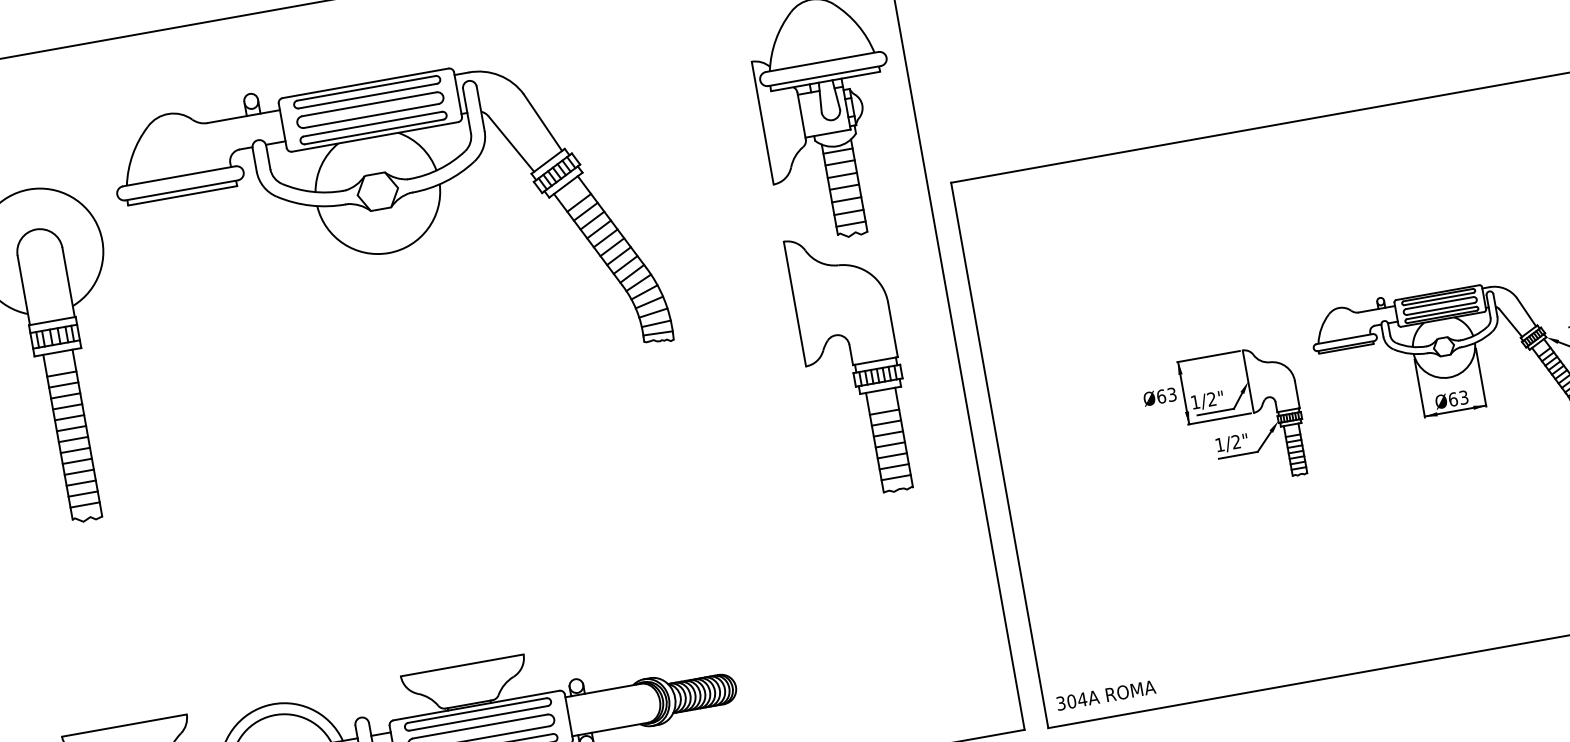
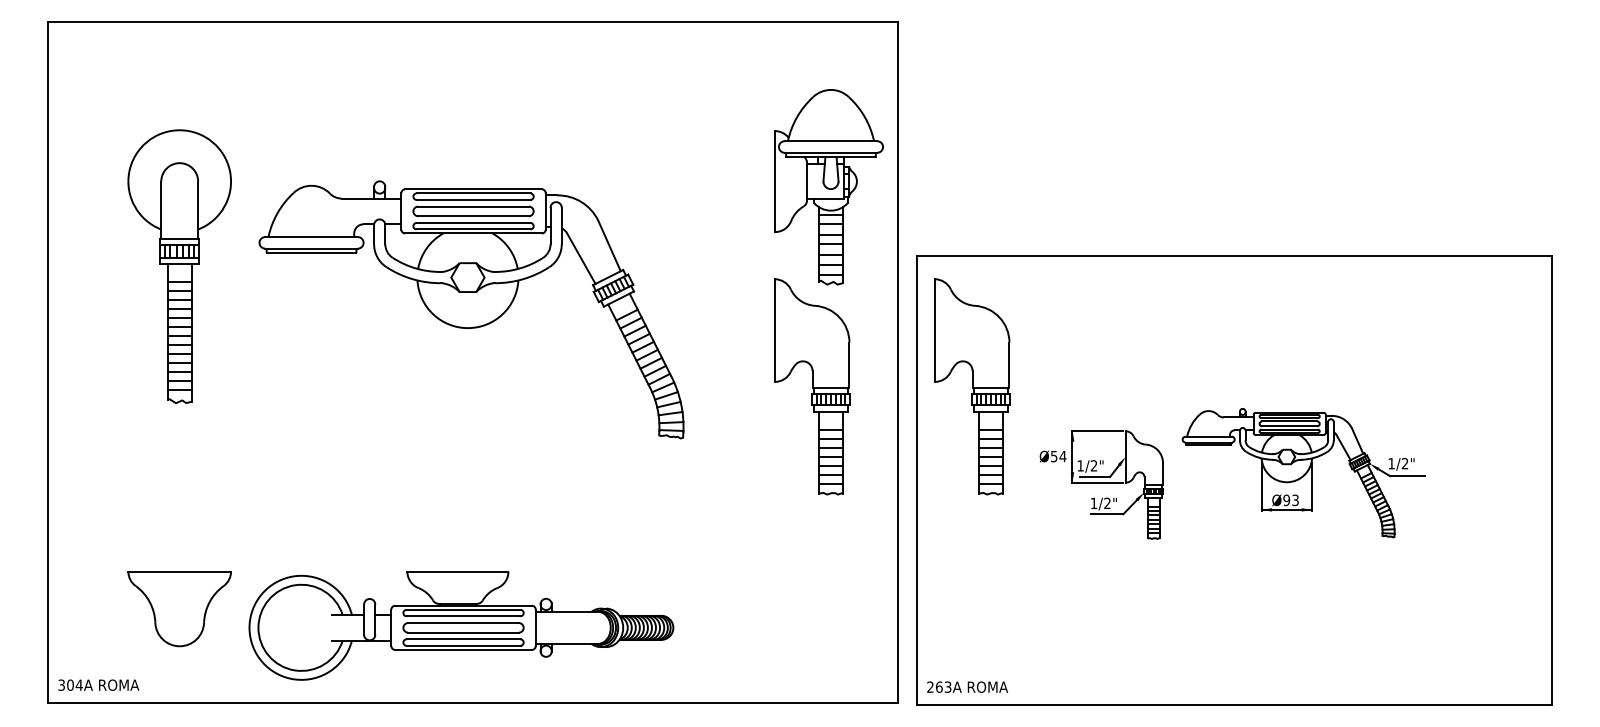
part: (389, 229) -> (471, 309), moved
part: (1047, 329) -> (972, 386), added
text: (1166, 395) -> (1058, 456), Ø63 -> Ø54
text: (1452, 399) -> (1286, 500), Ø63 -> Ø93
text: (1071, 700) -> (939, 686), 304A -> 263A

